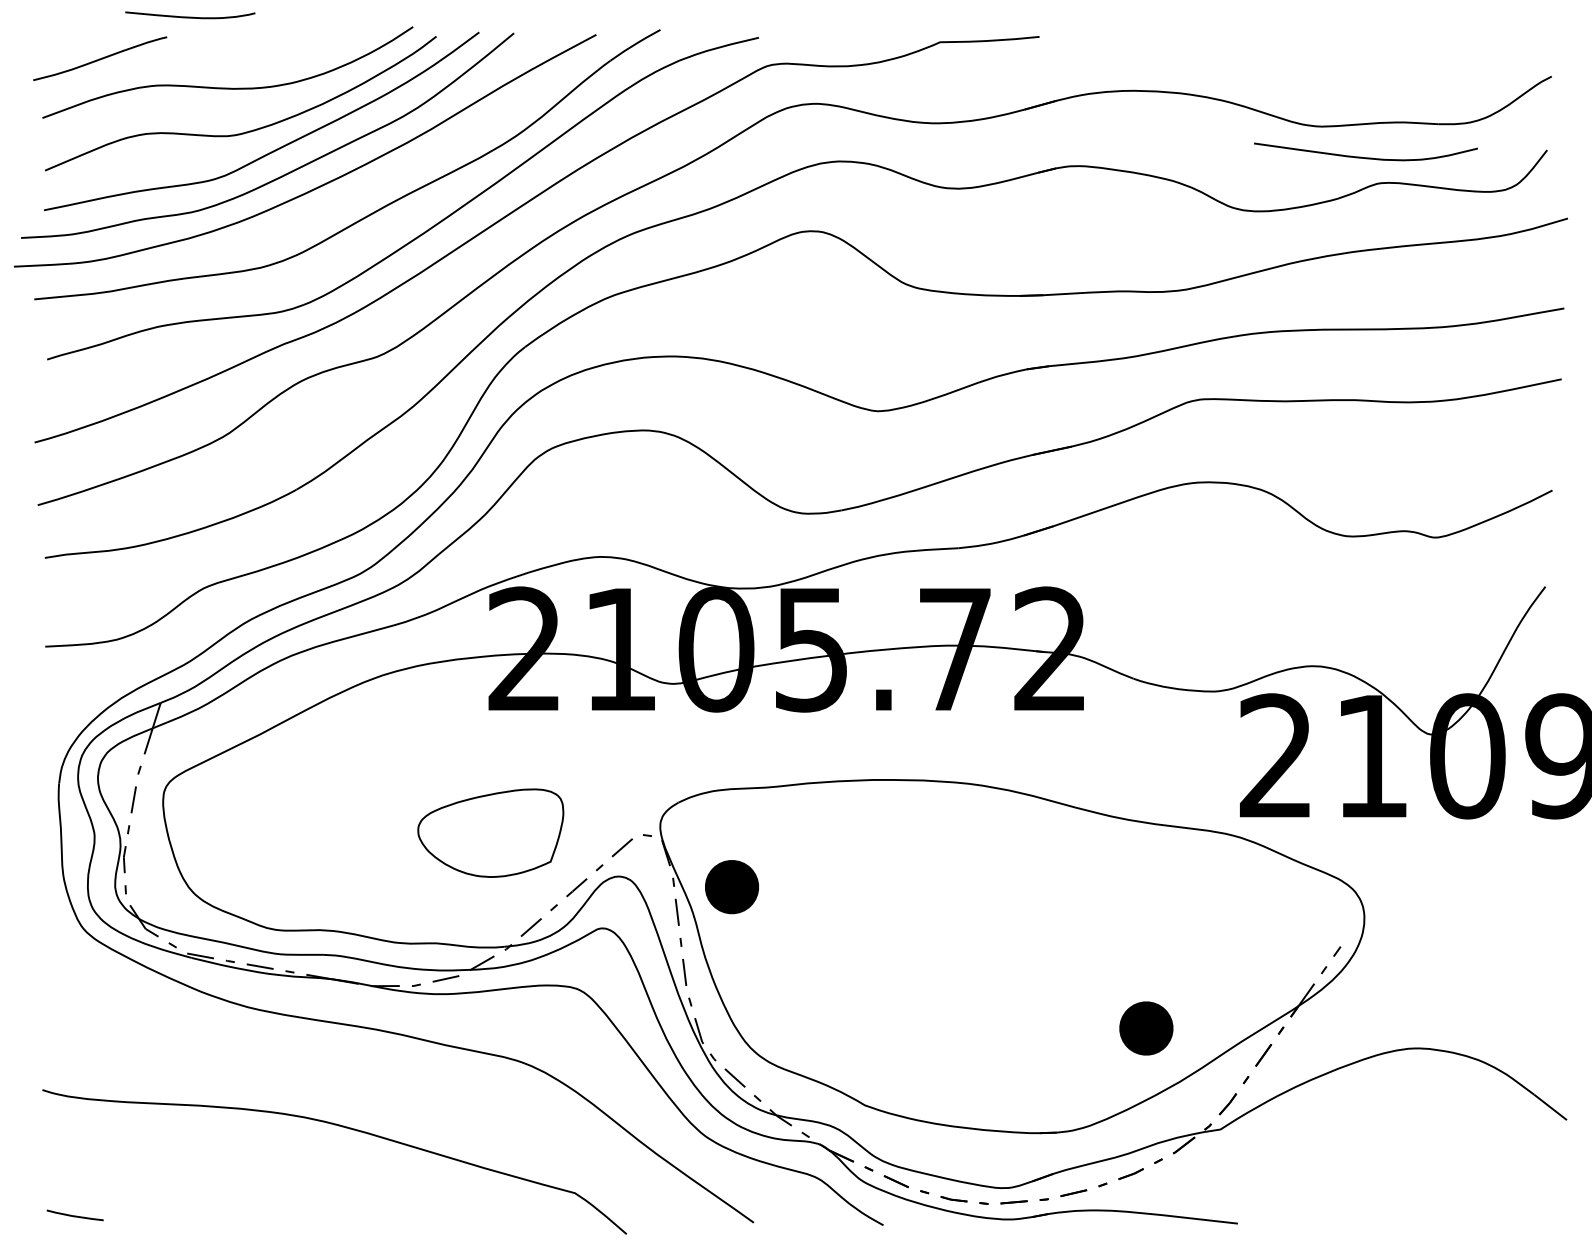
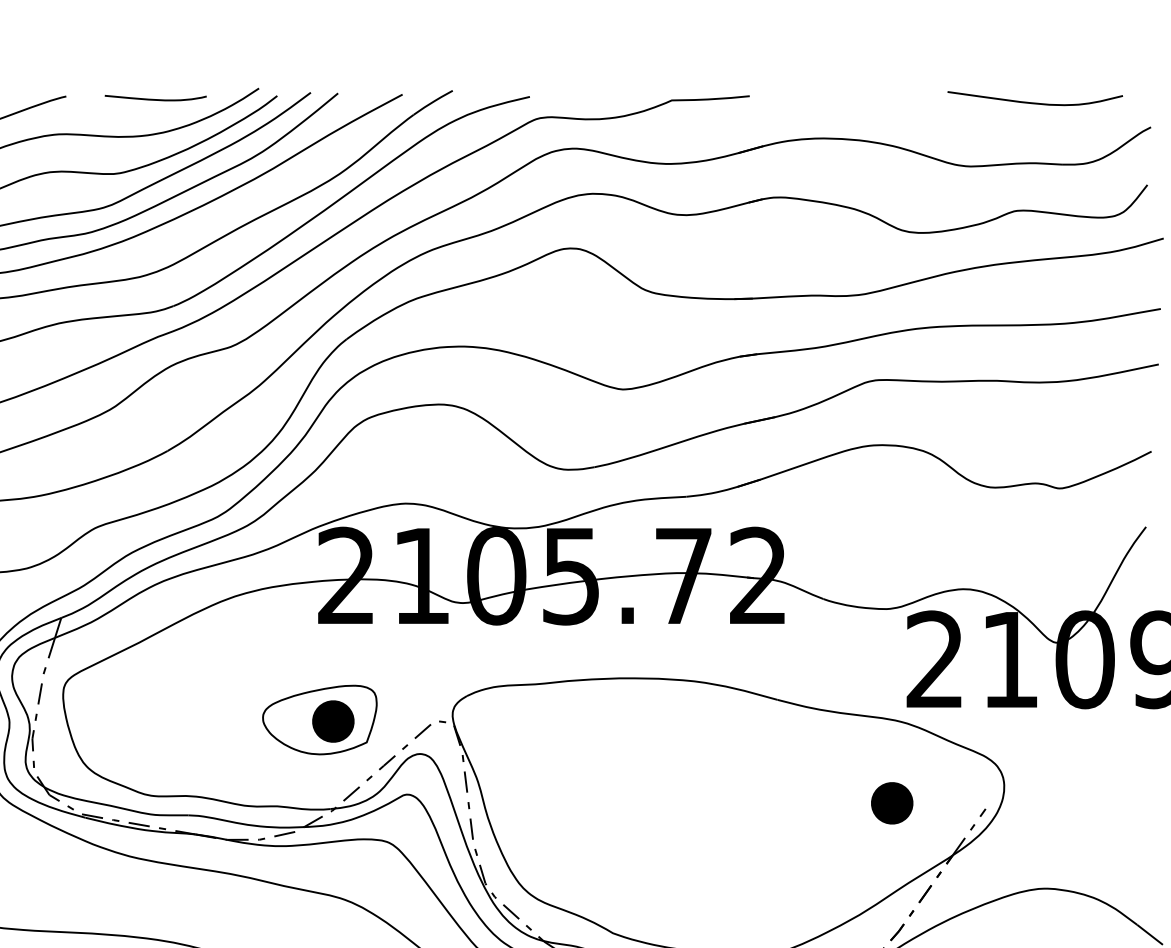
curve: (190, 16) -> (155, 99), moved
curve: (1365, 157) -> (1034, 102), moved
part: (731, 887) -> (332, 721), moved
part: (1146, 1028) -> (892, 803), moved

